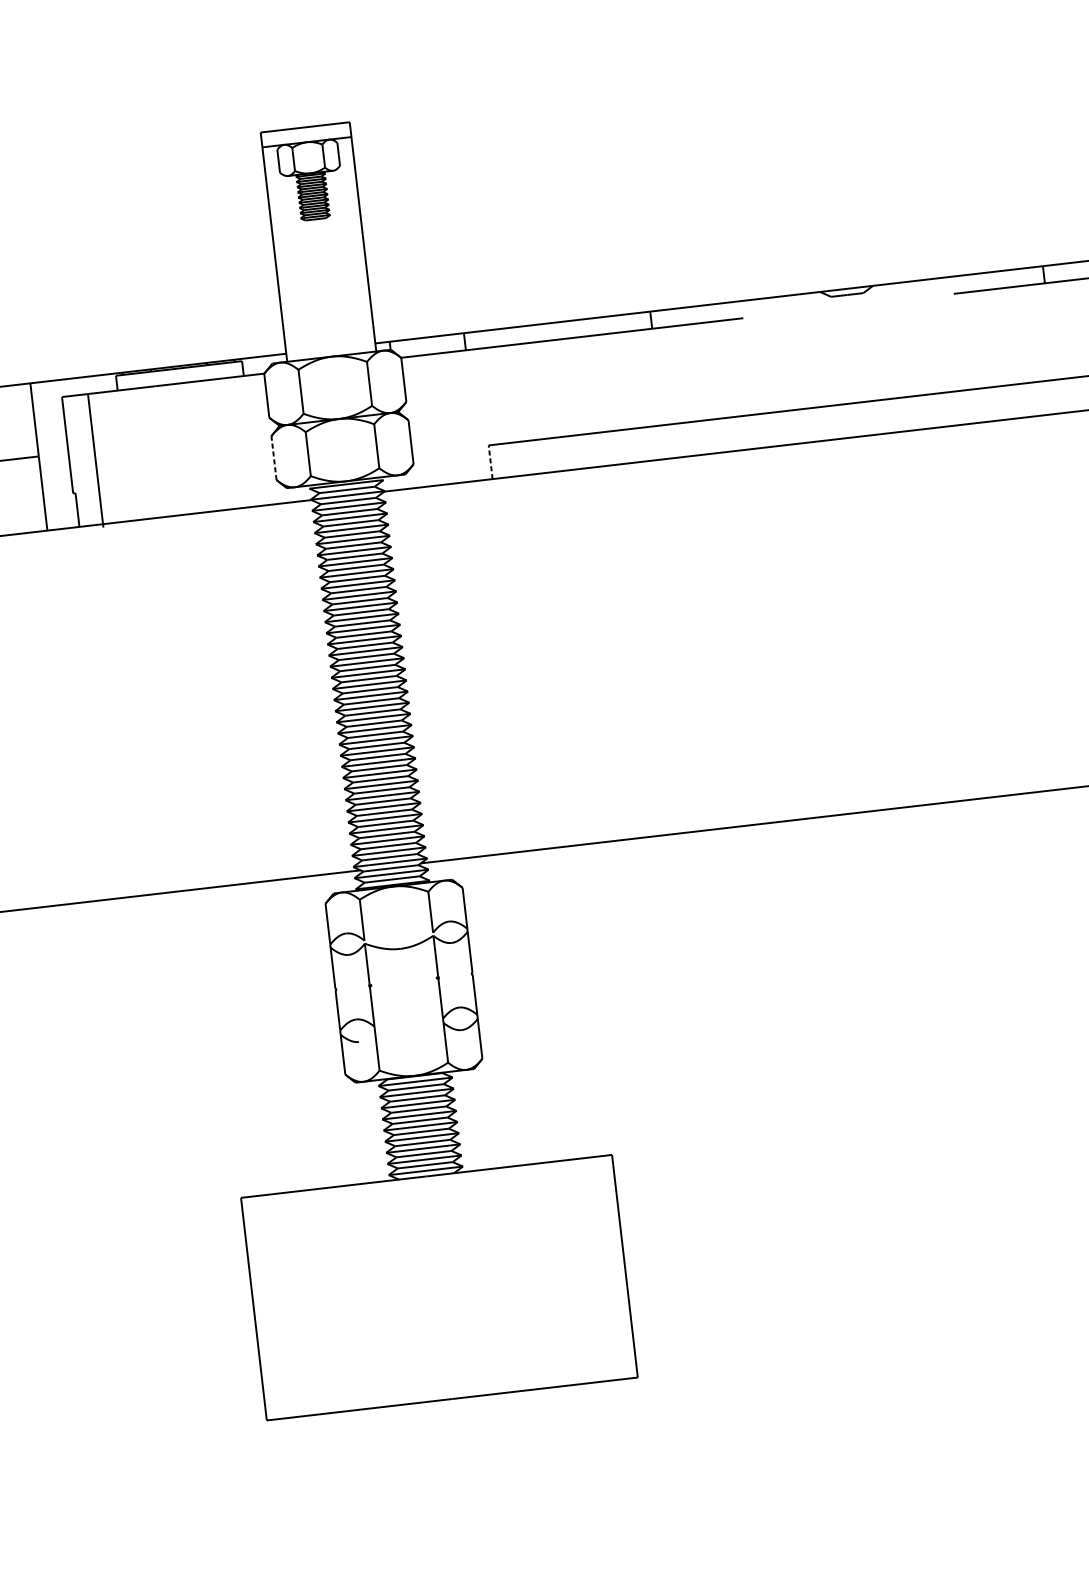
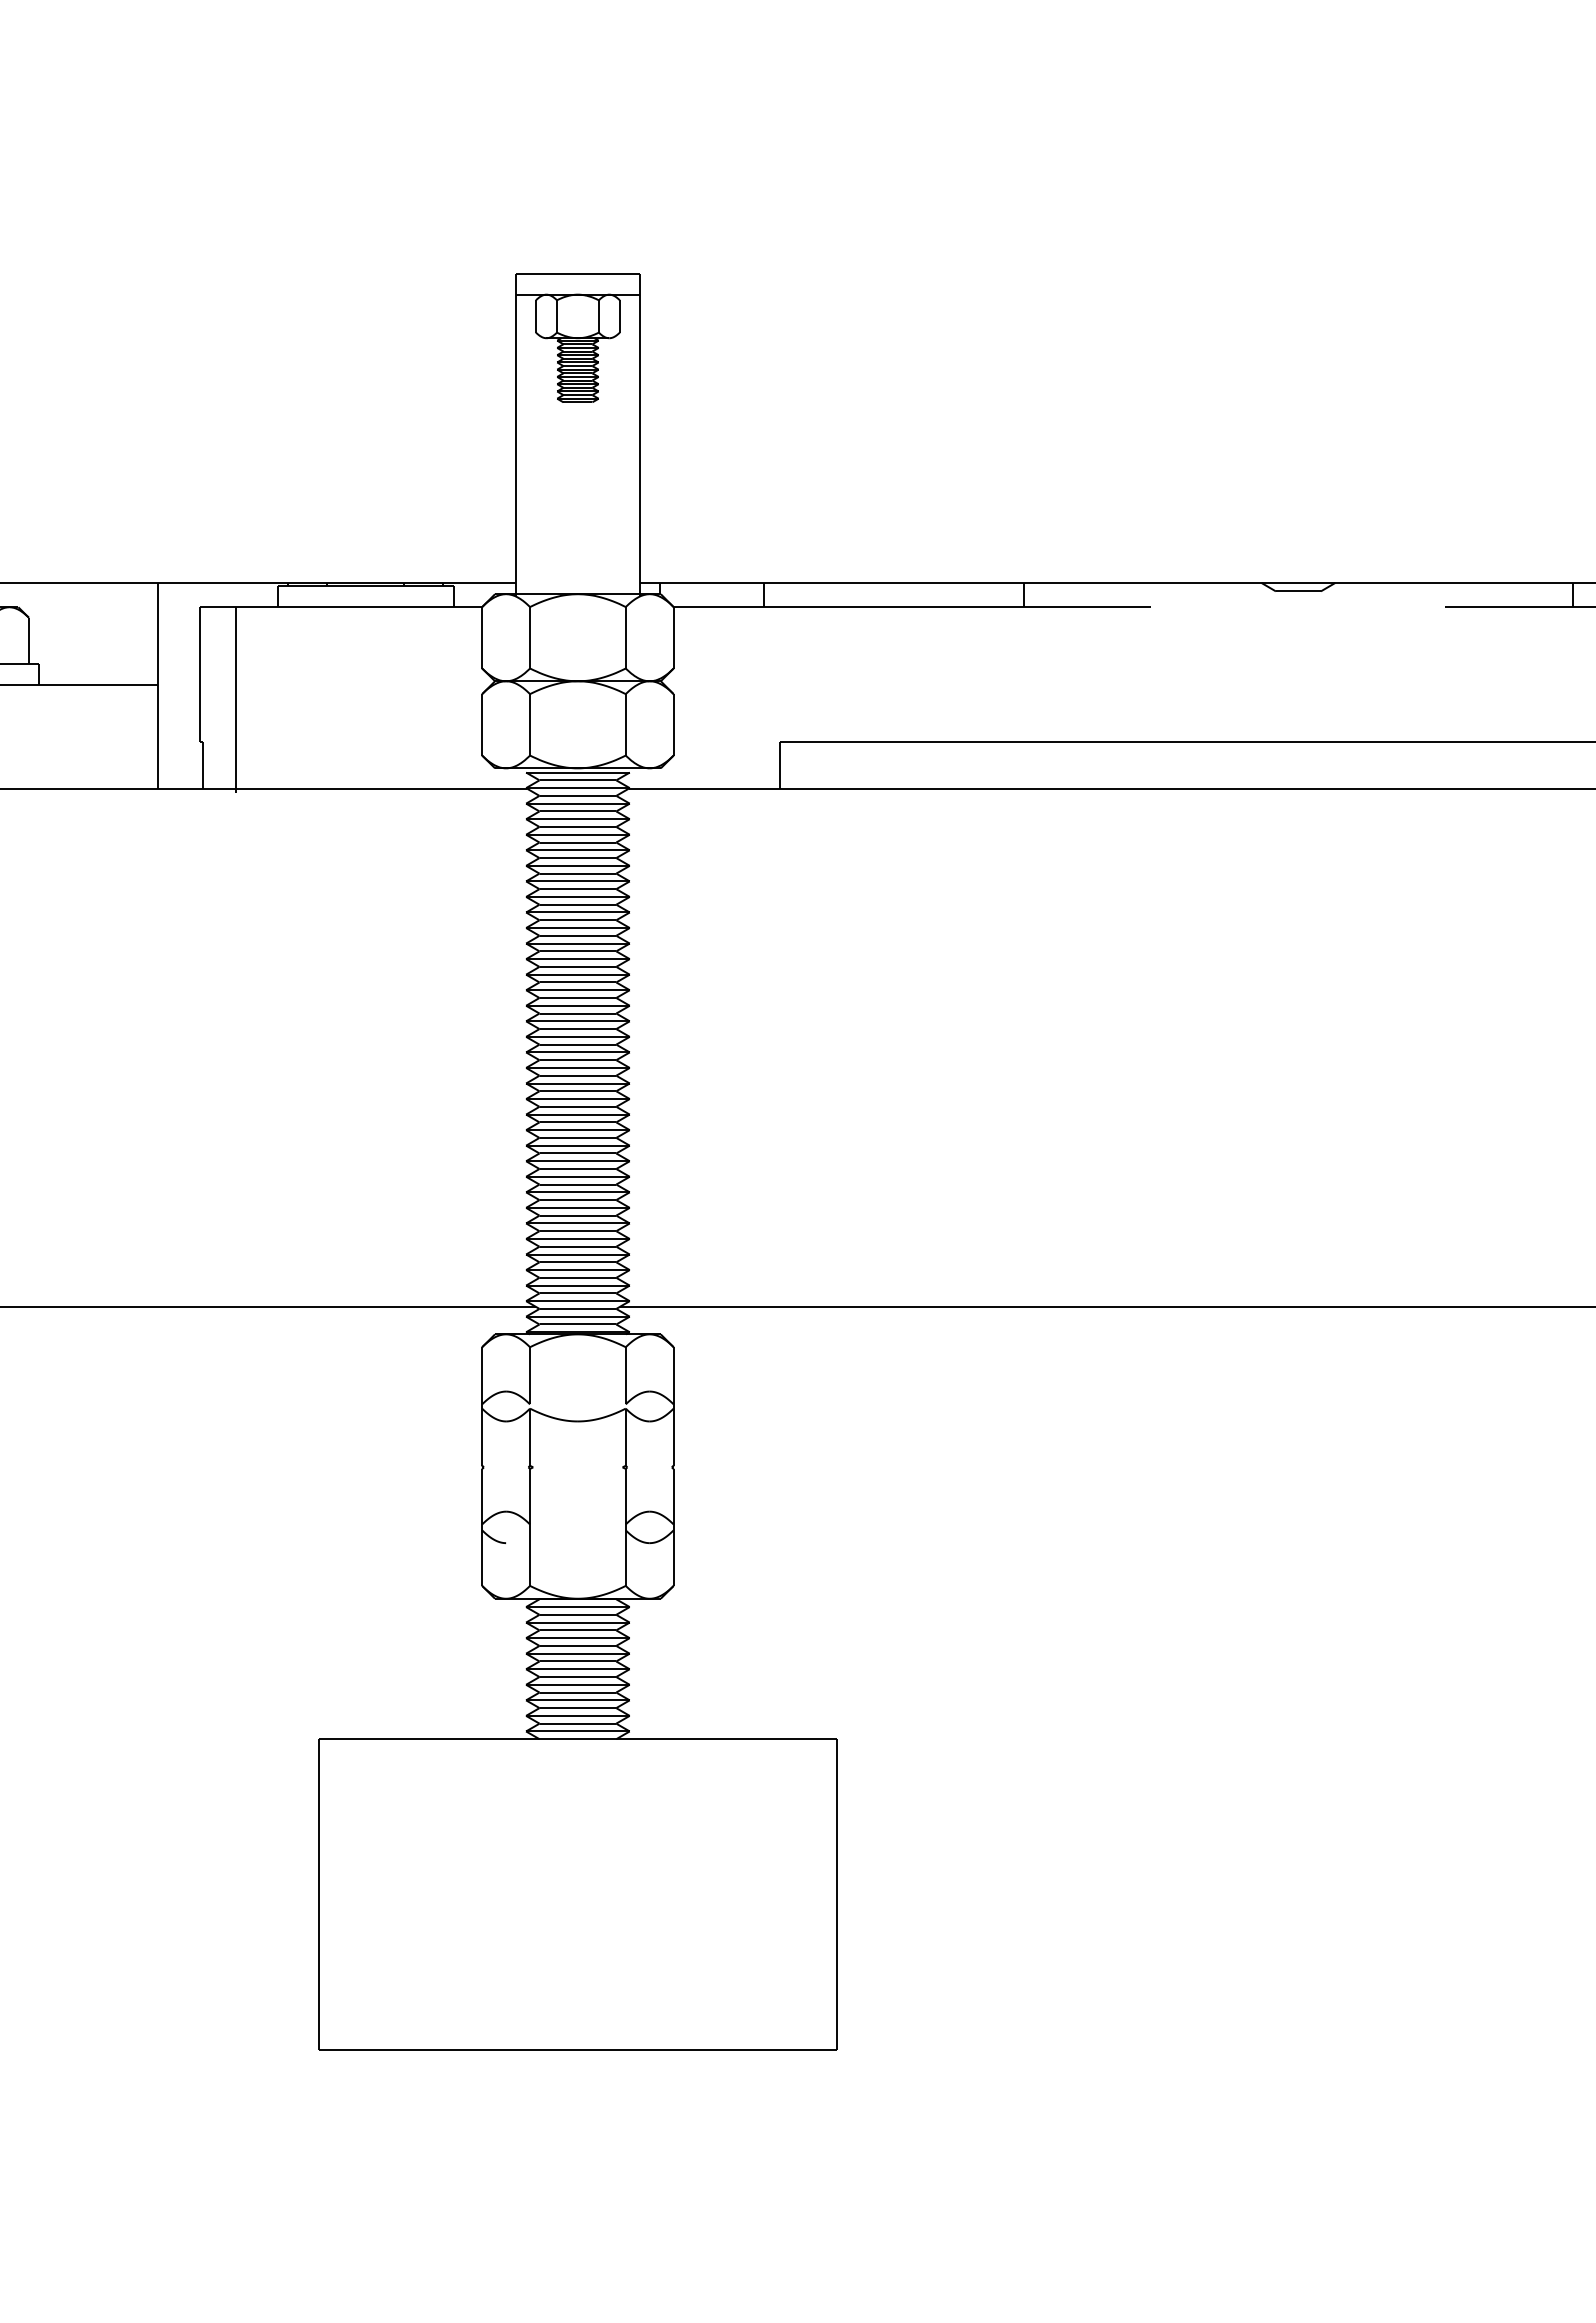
line: (274, 457) -> (482, 724), dashed -> solid
line: (490, 462) -> (780, 765), dashed -> solid

